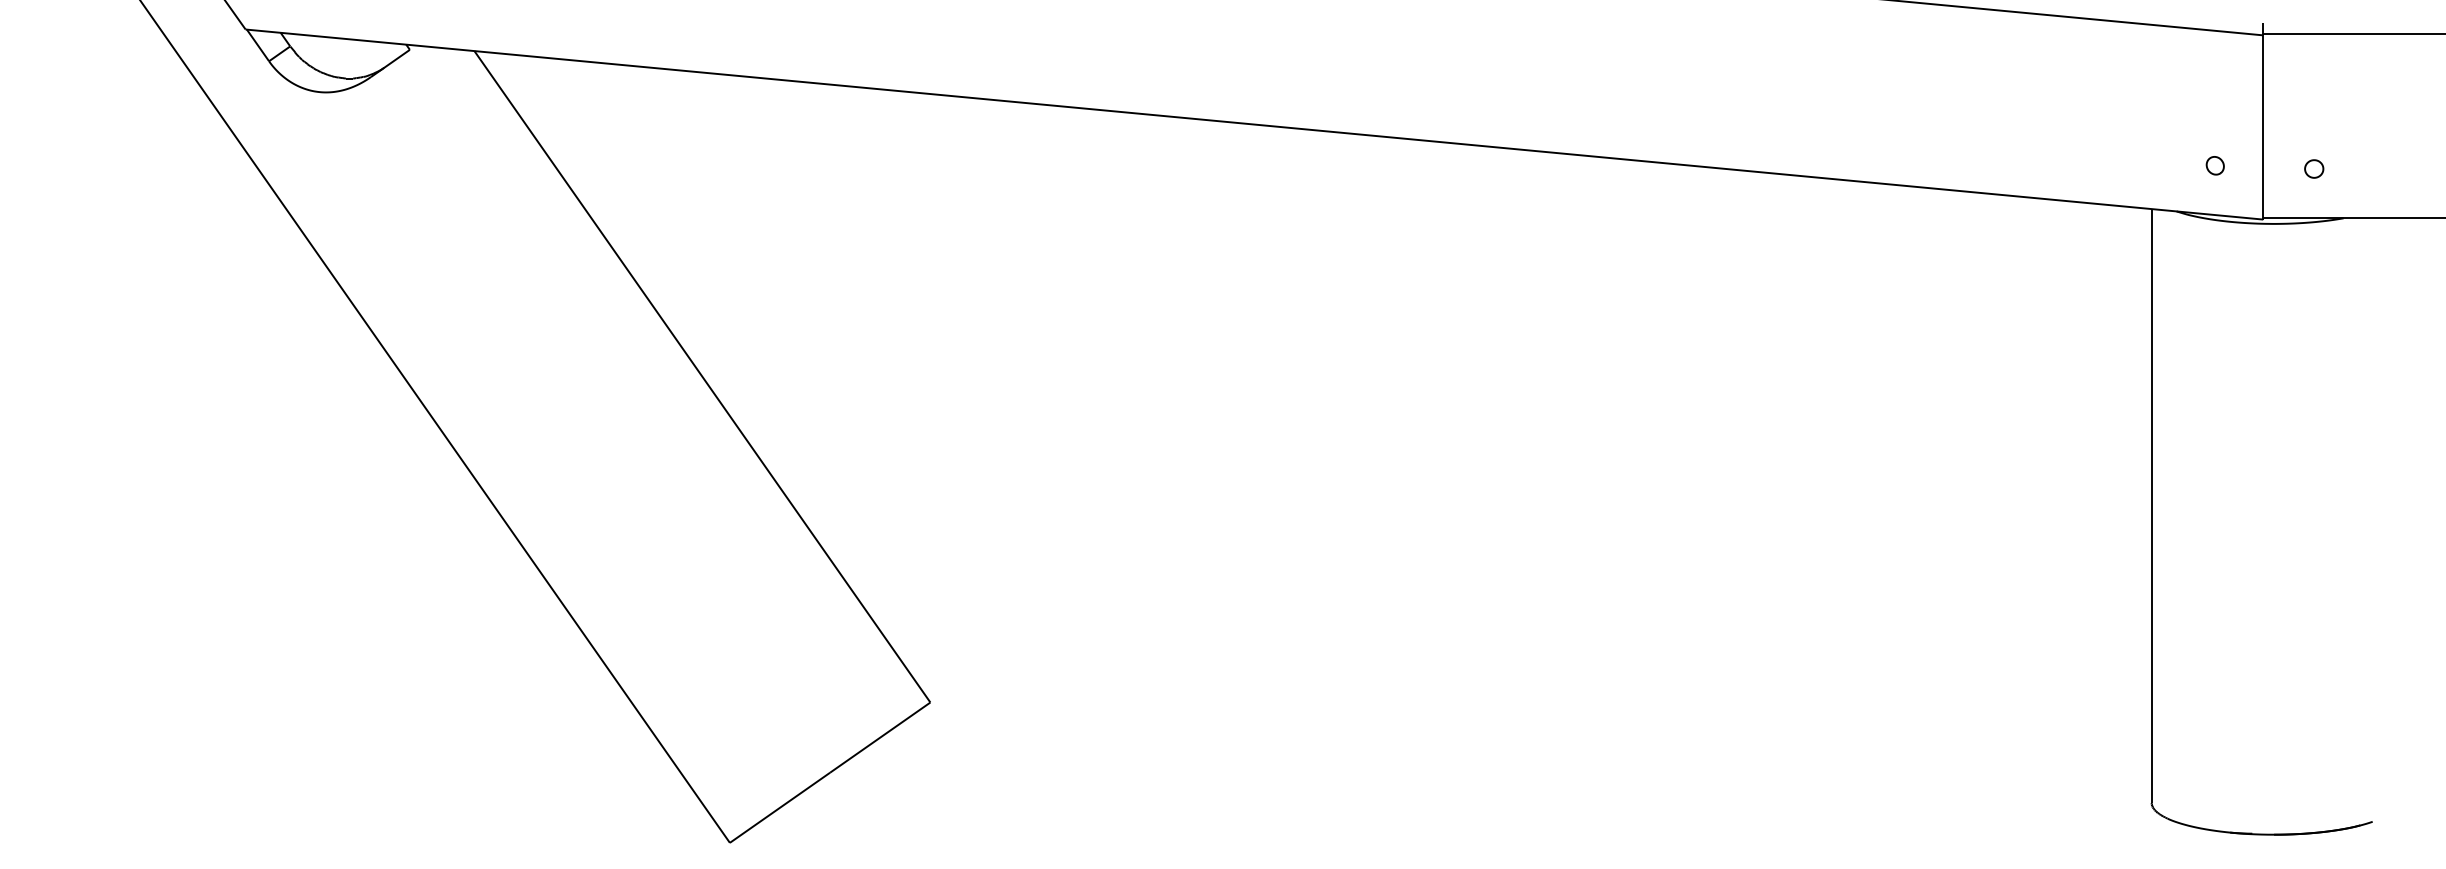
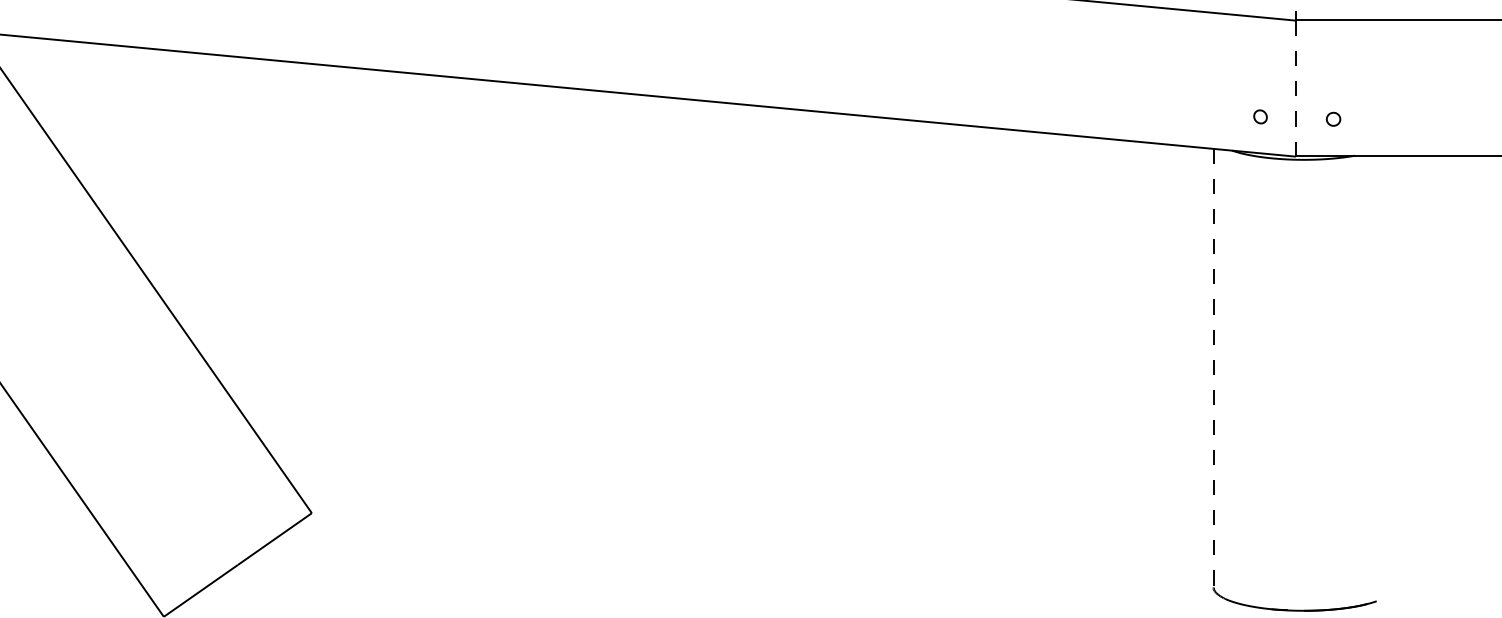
line: (2263, 126) -> (1296, 87), solid -> dashed
line: (2151, 506) -> (1213, 368), solid -> dashed

